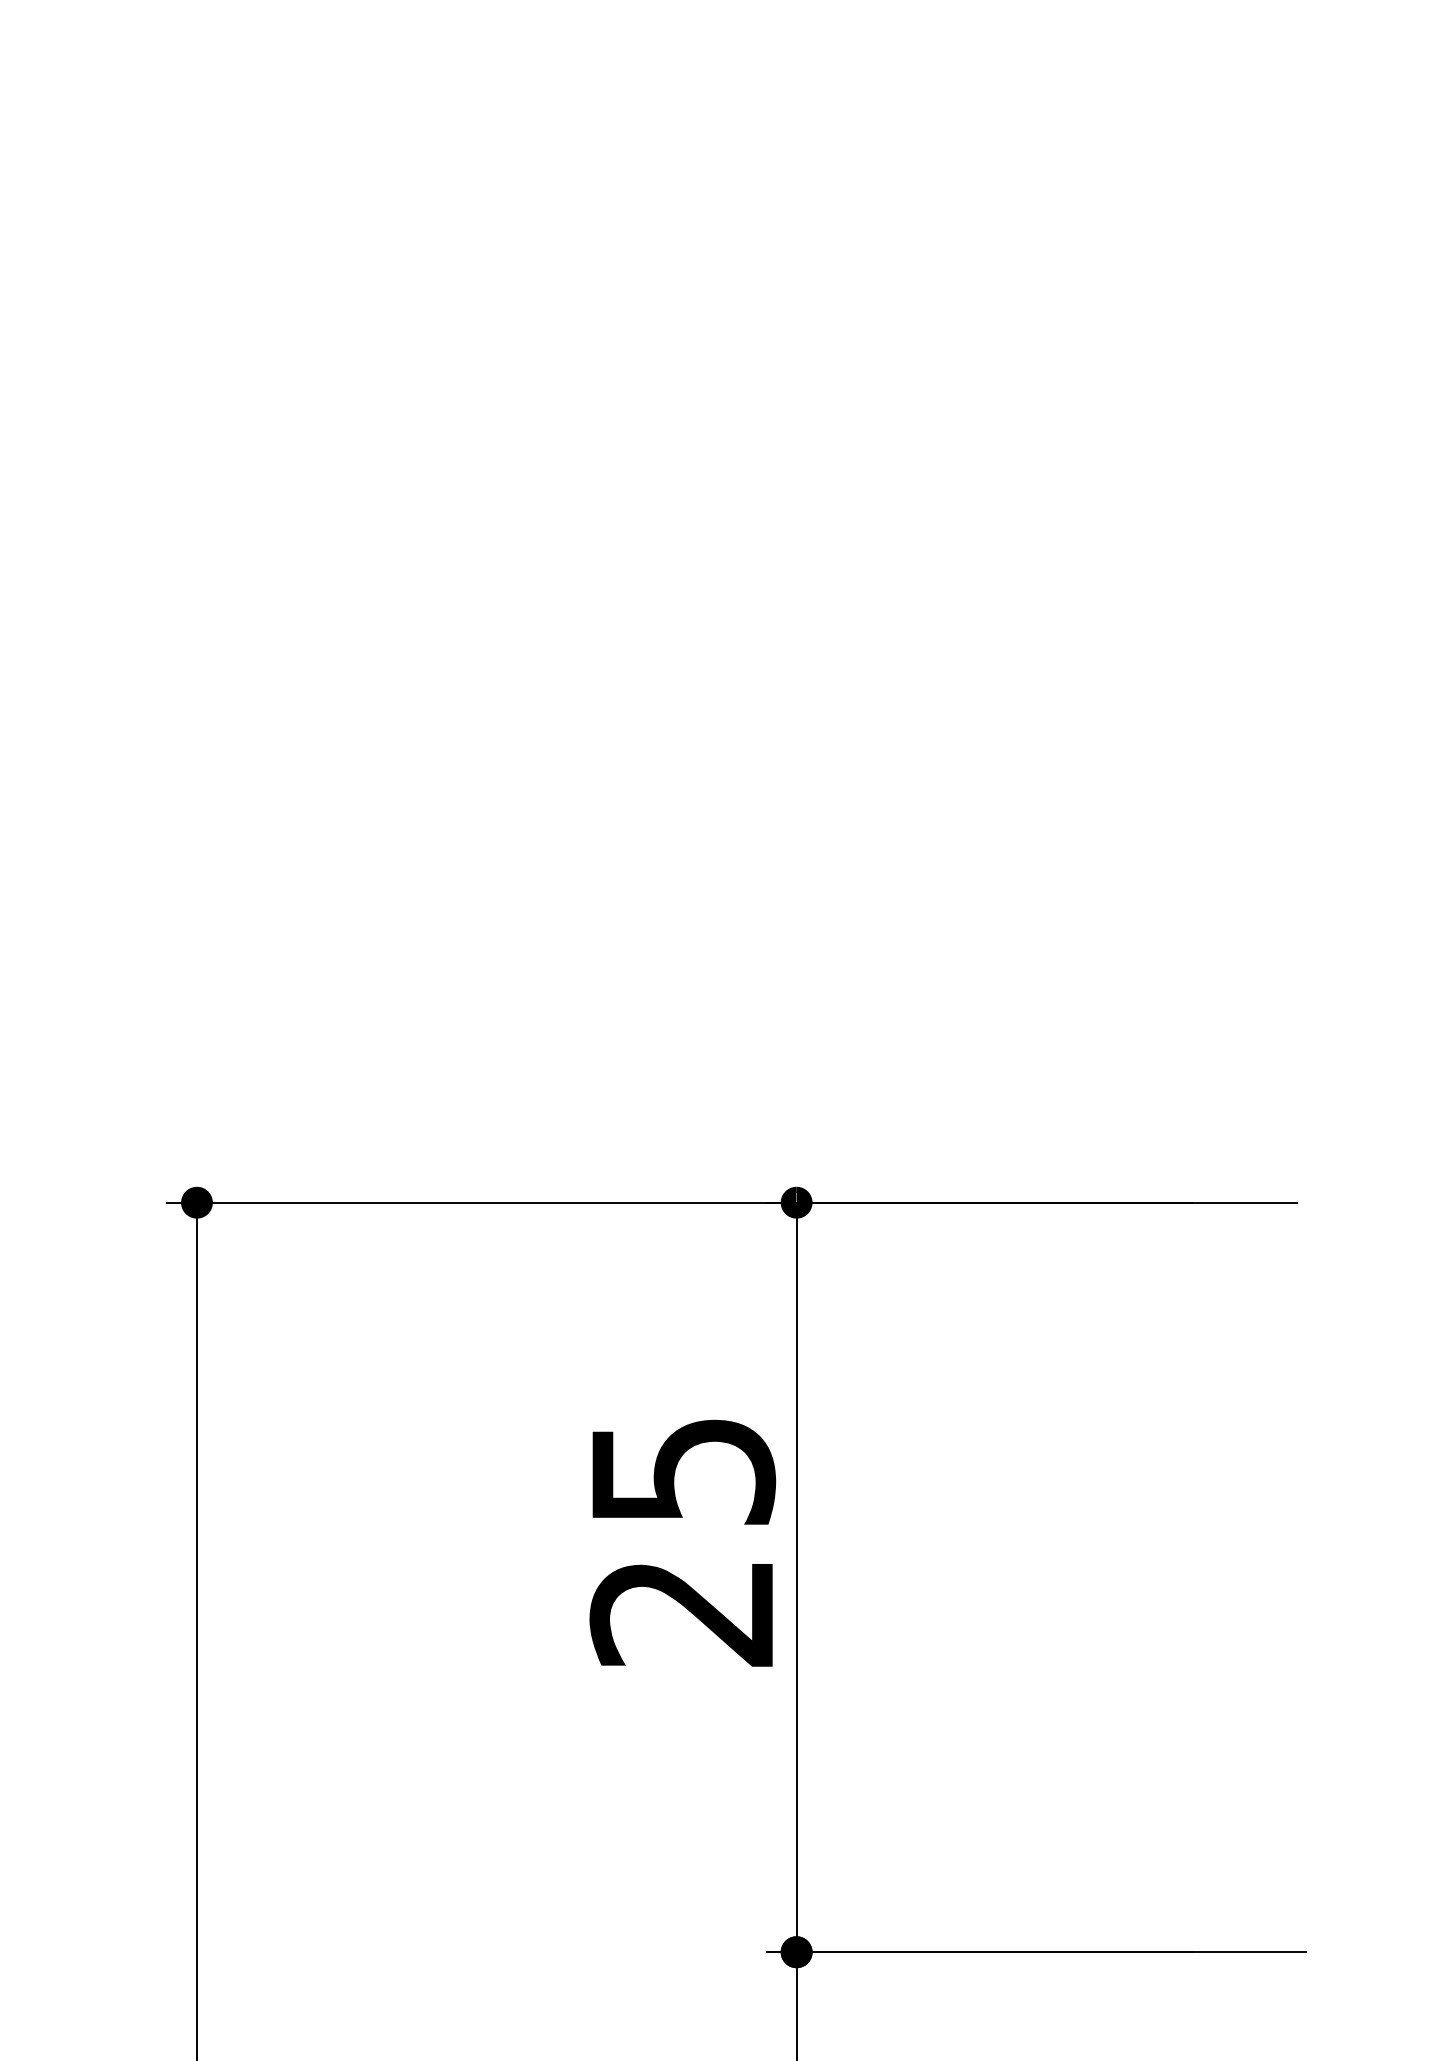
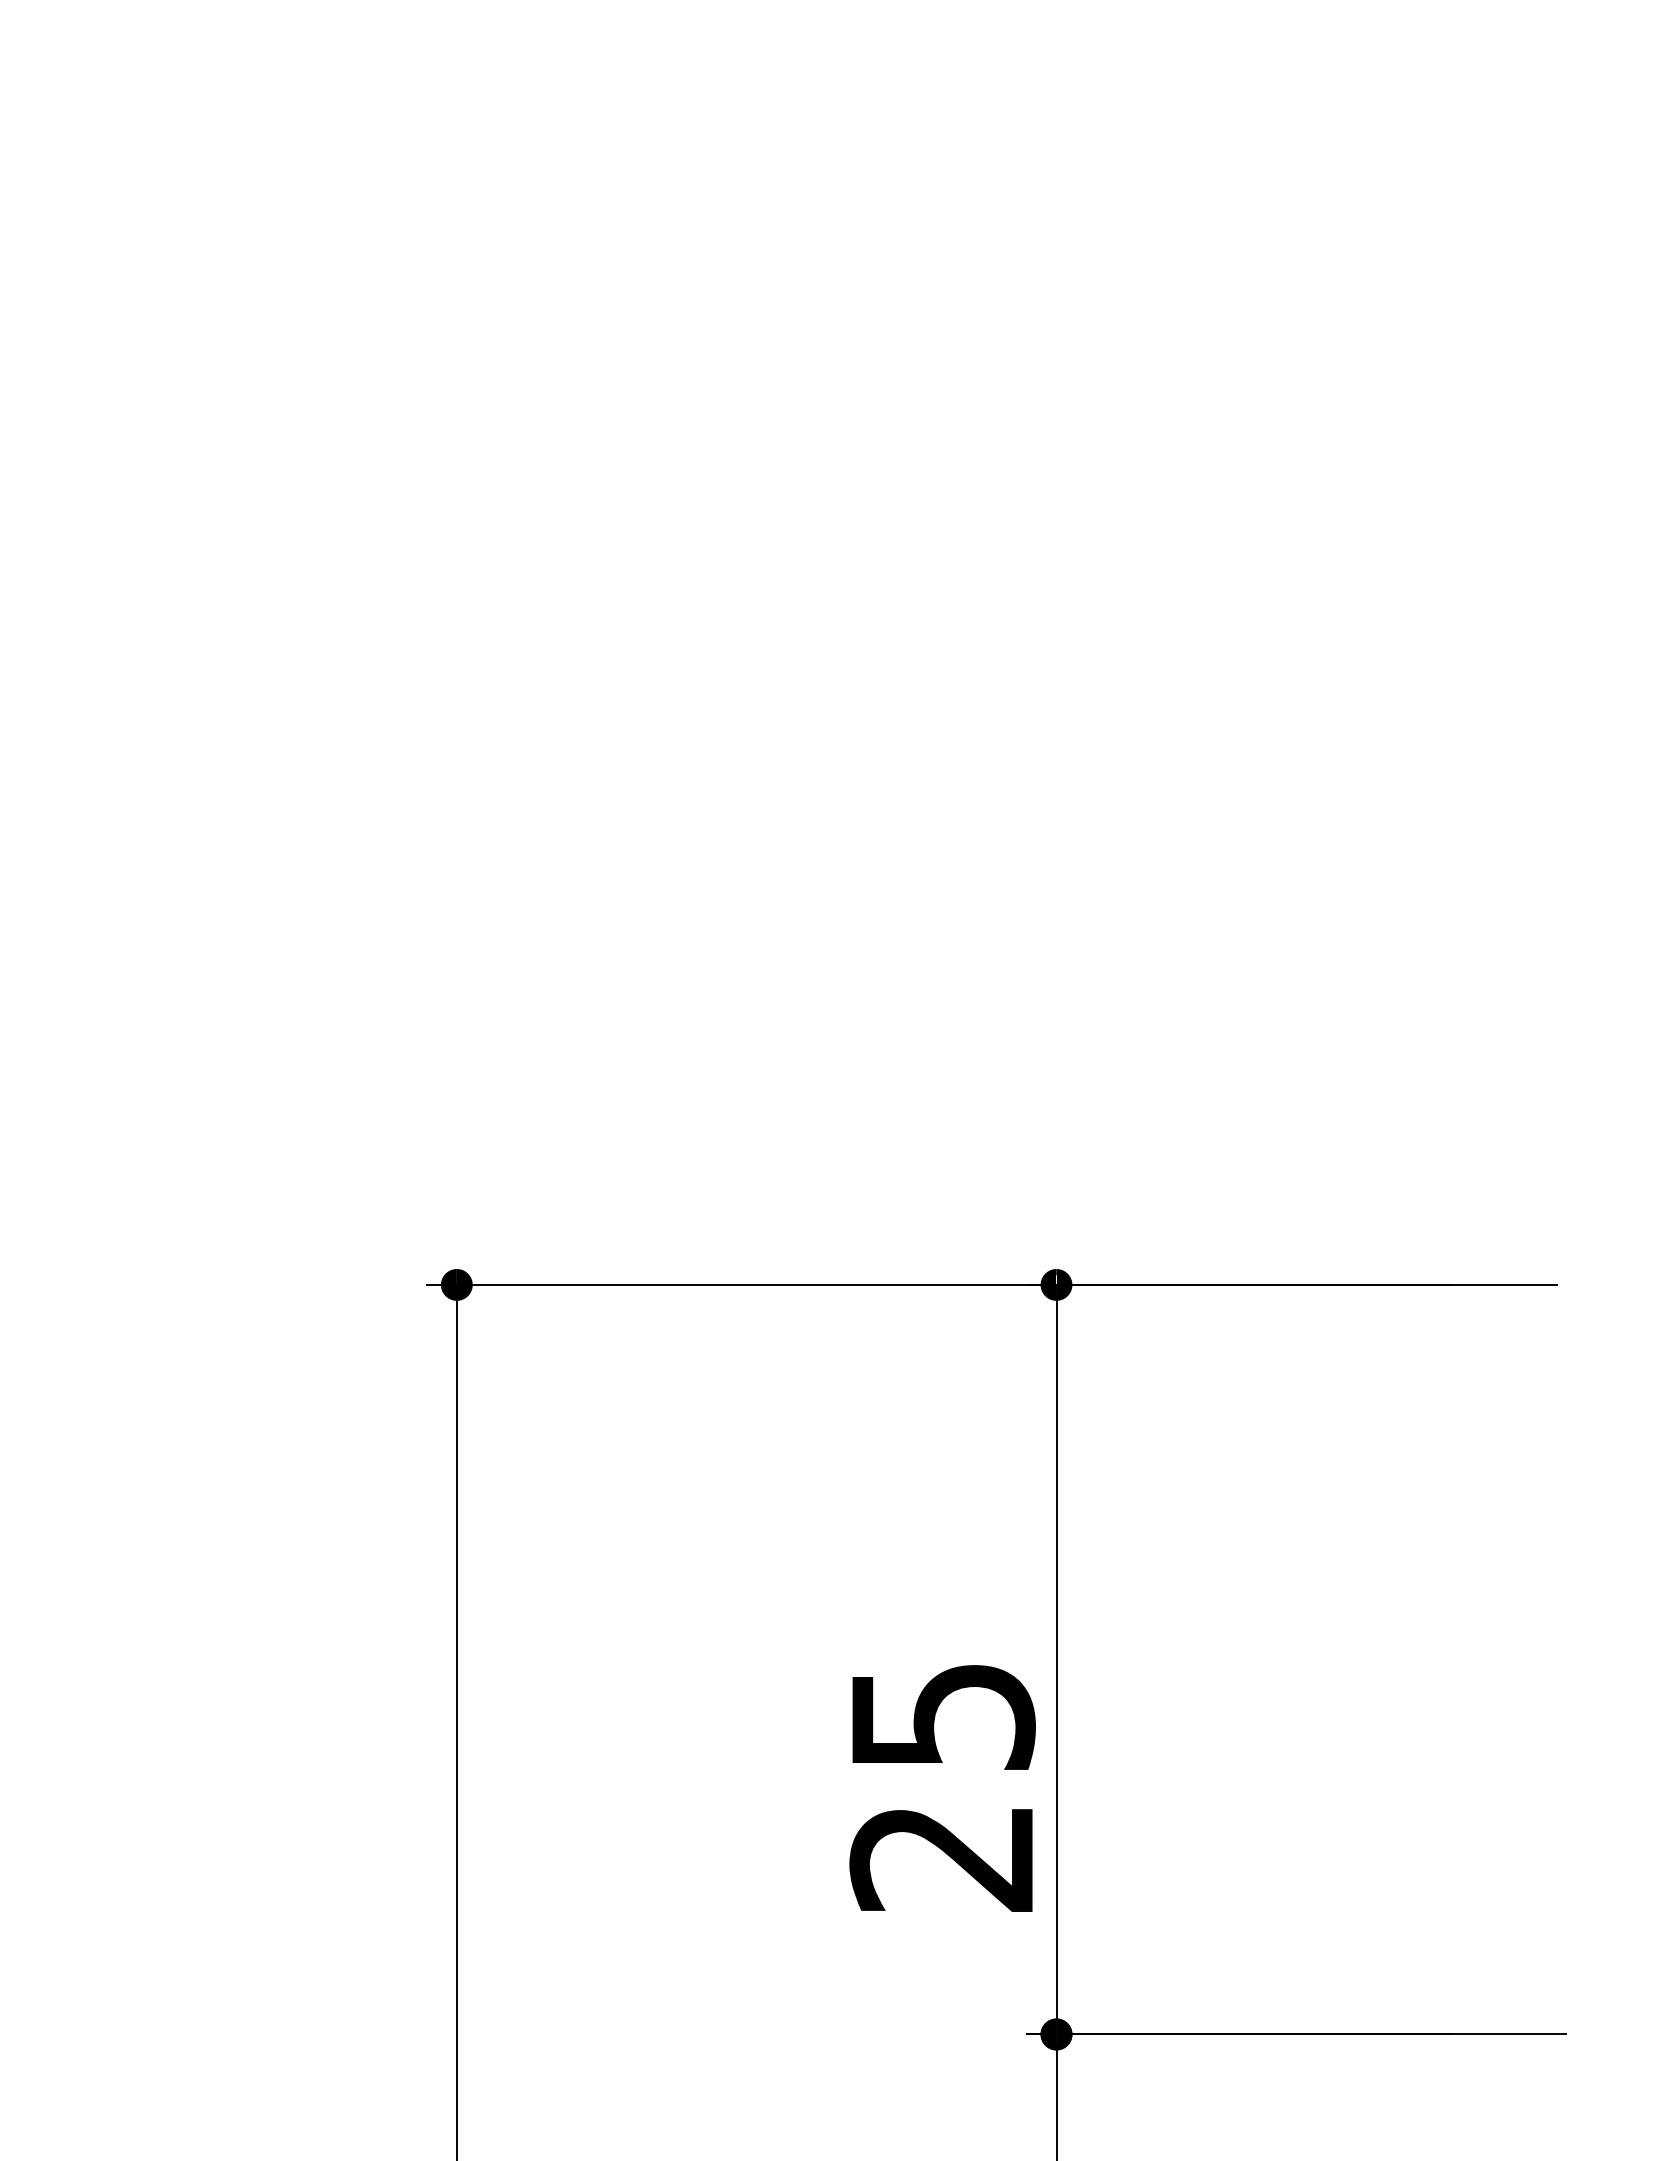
text: (682, 1543) -> (942, 1788), moved

